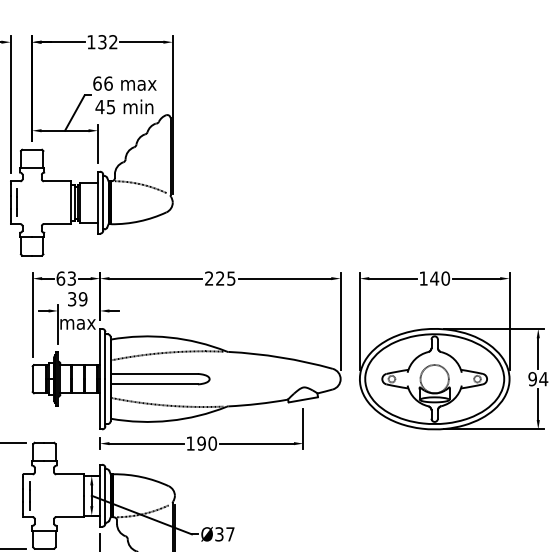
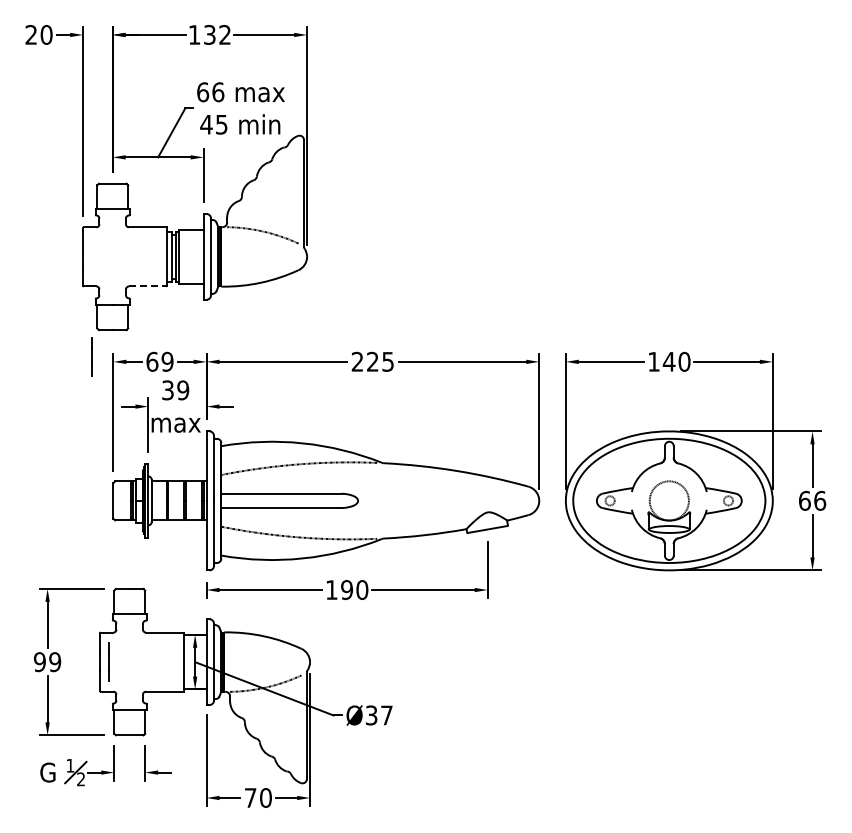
line: (16, 202) -> (91, 356), moved
line: (57, 224) -> (147, 286), solid -> dashed
text: (71, 278) -> (167, 361), 63 -> 69
text: (538, 378) -> (812, 500), 94 -> 66

